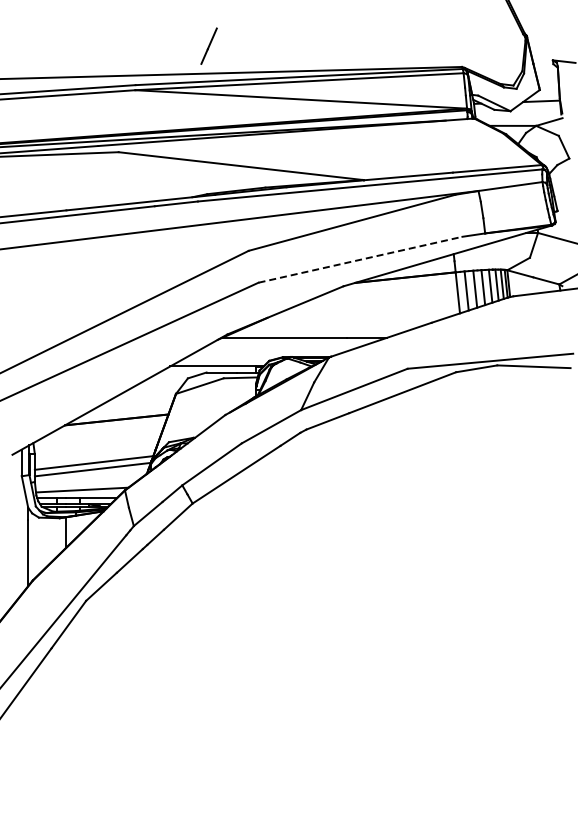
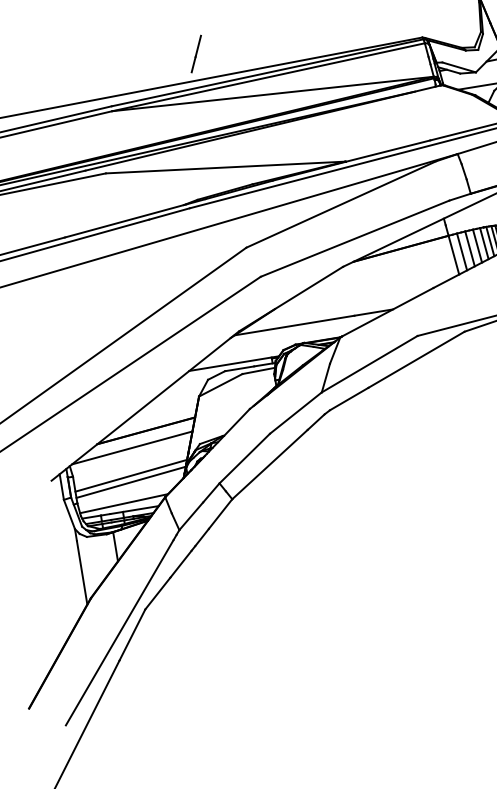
line: (208, 45) -> (195, 53), moved
line: (360, 259) -> (355, 238), dashed -> solid
line: (99, 434) -> (131, 447), added

